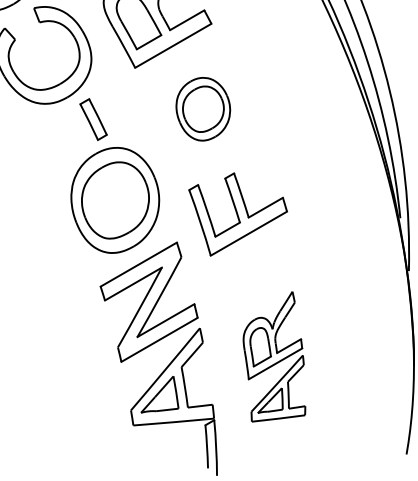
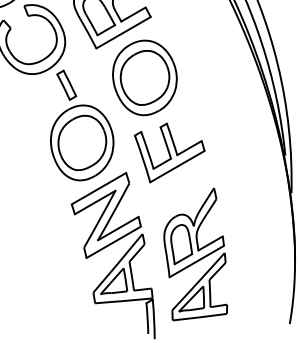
part: (202, 108) -> (144, 77), size x1.67
part: (274, 356) -> (195, 254), size x1.43

